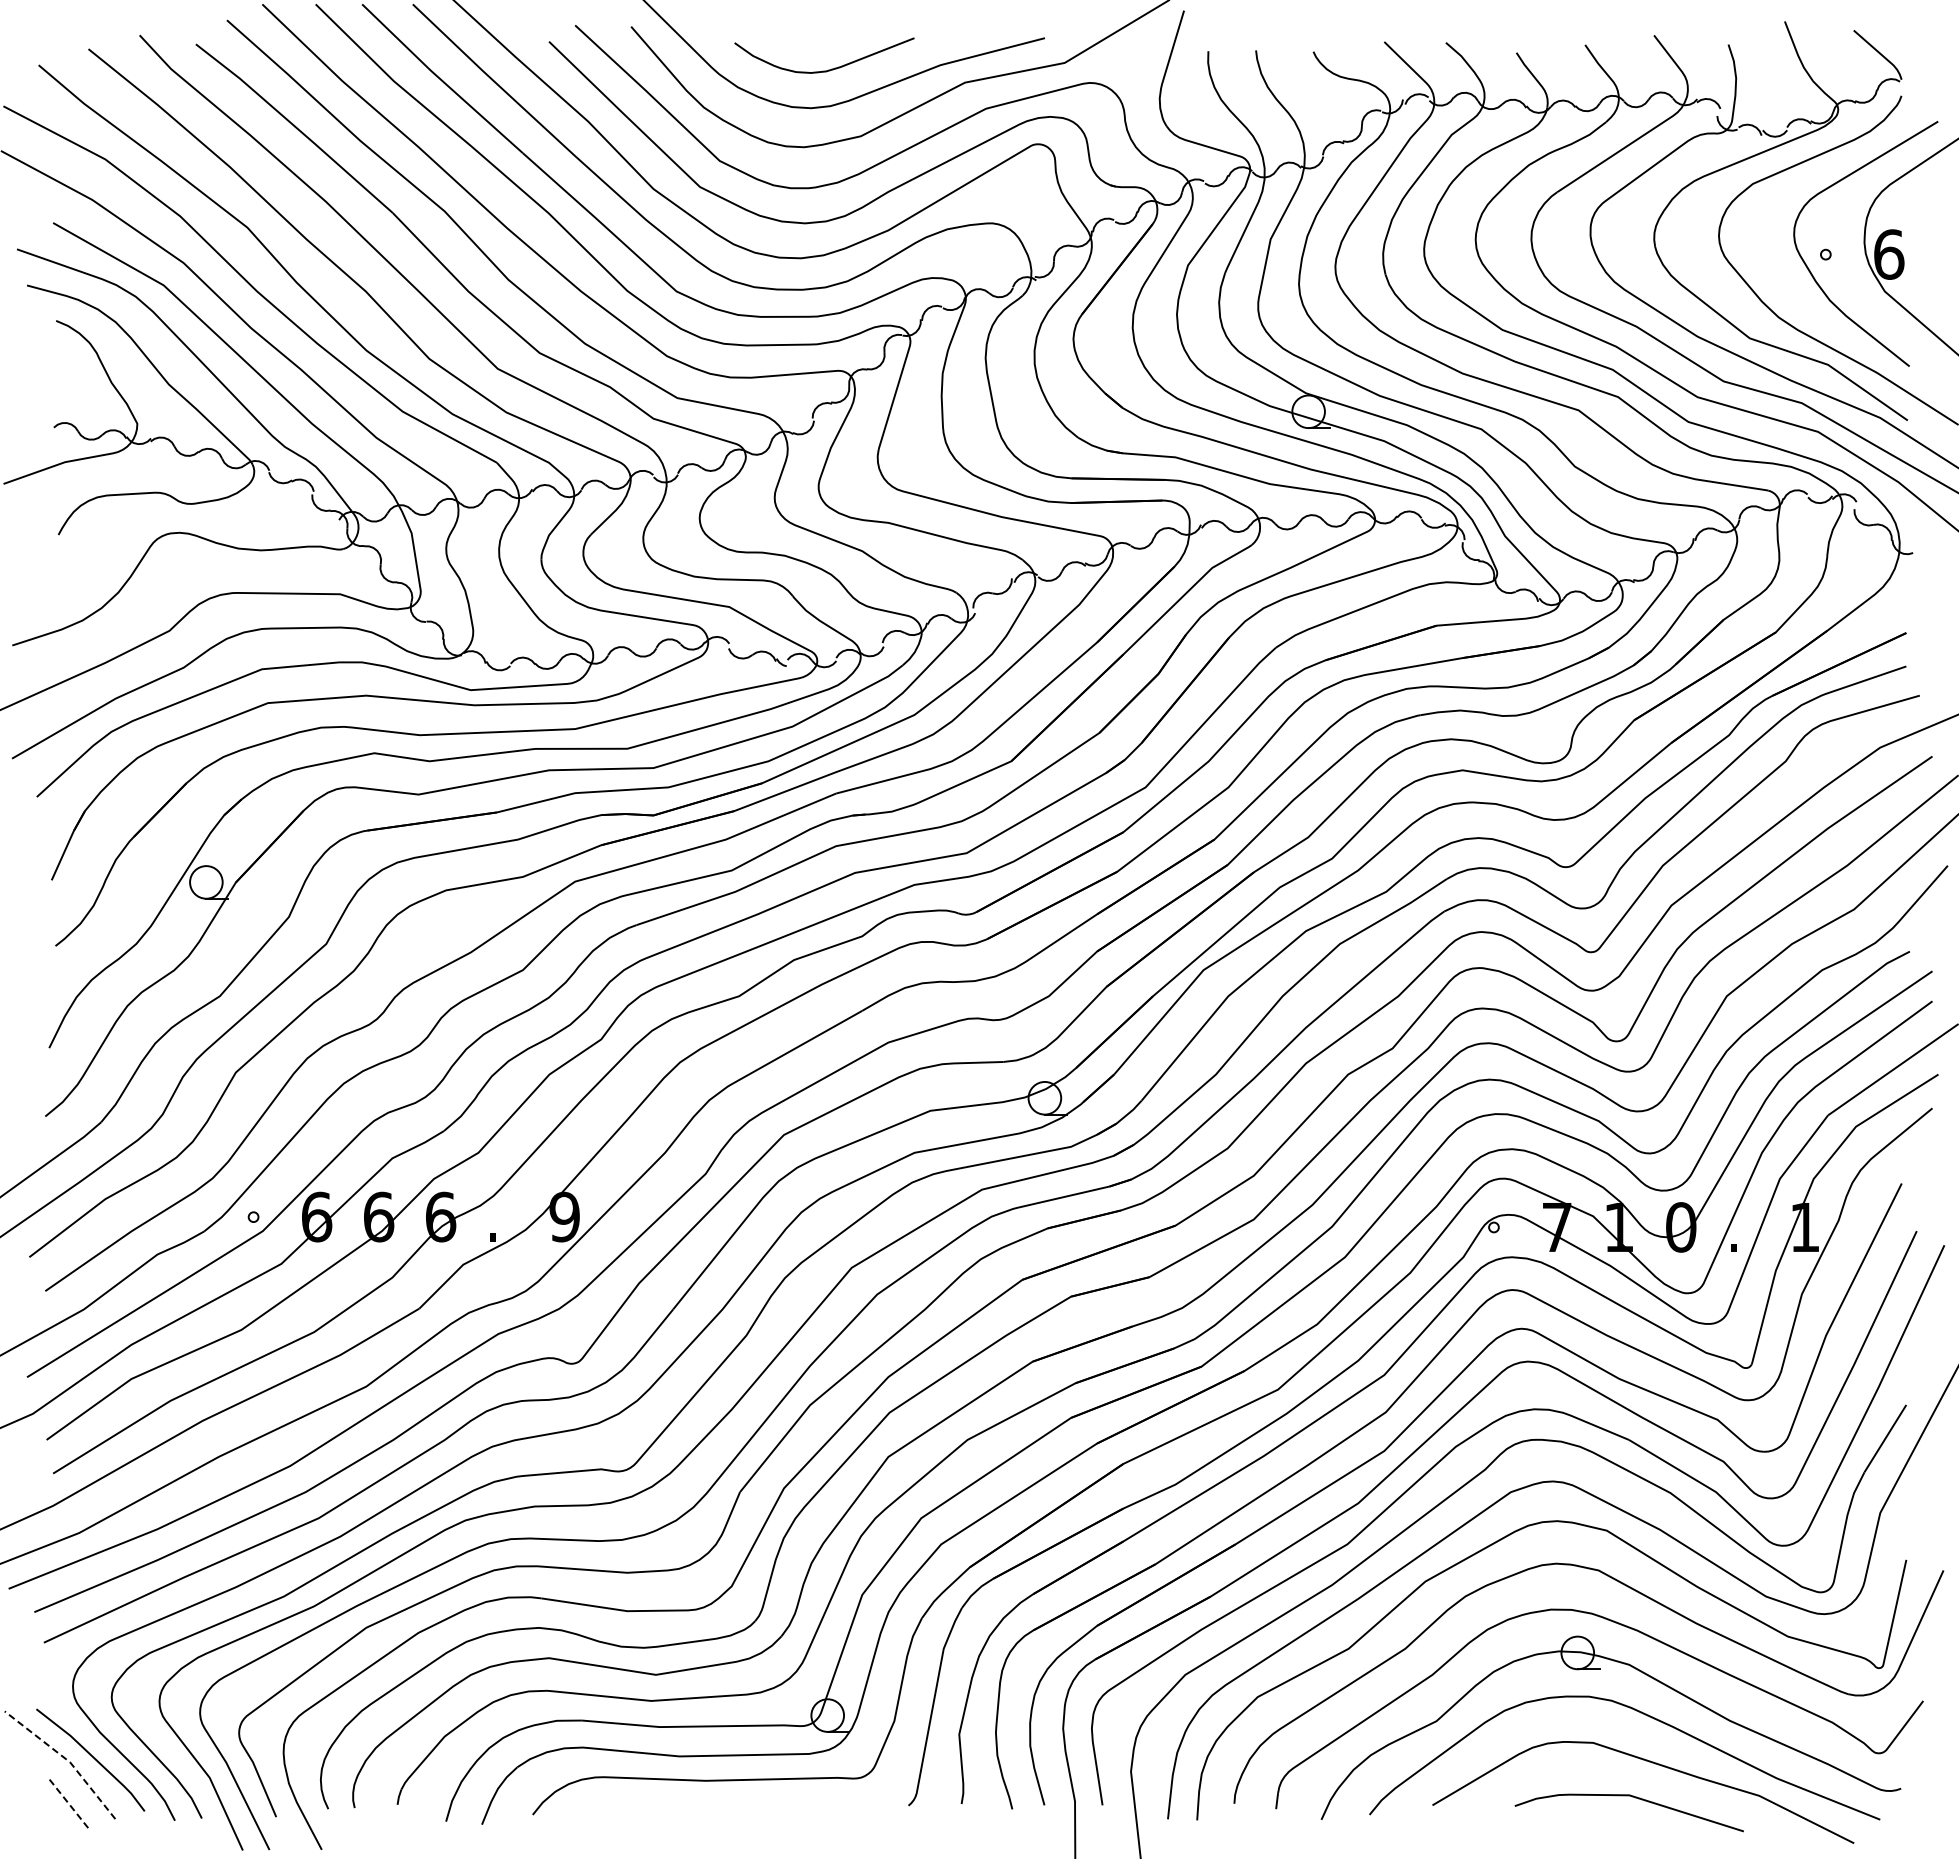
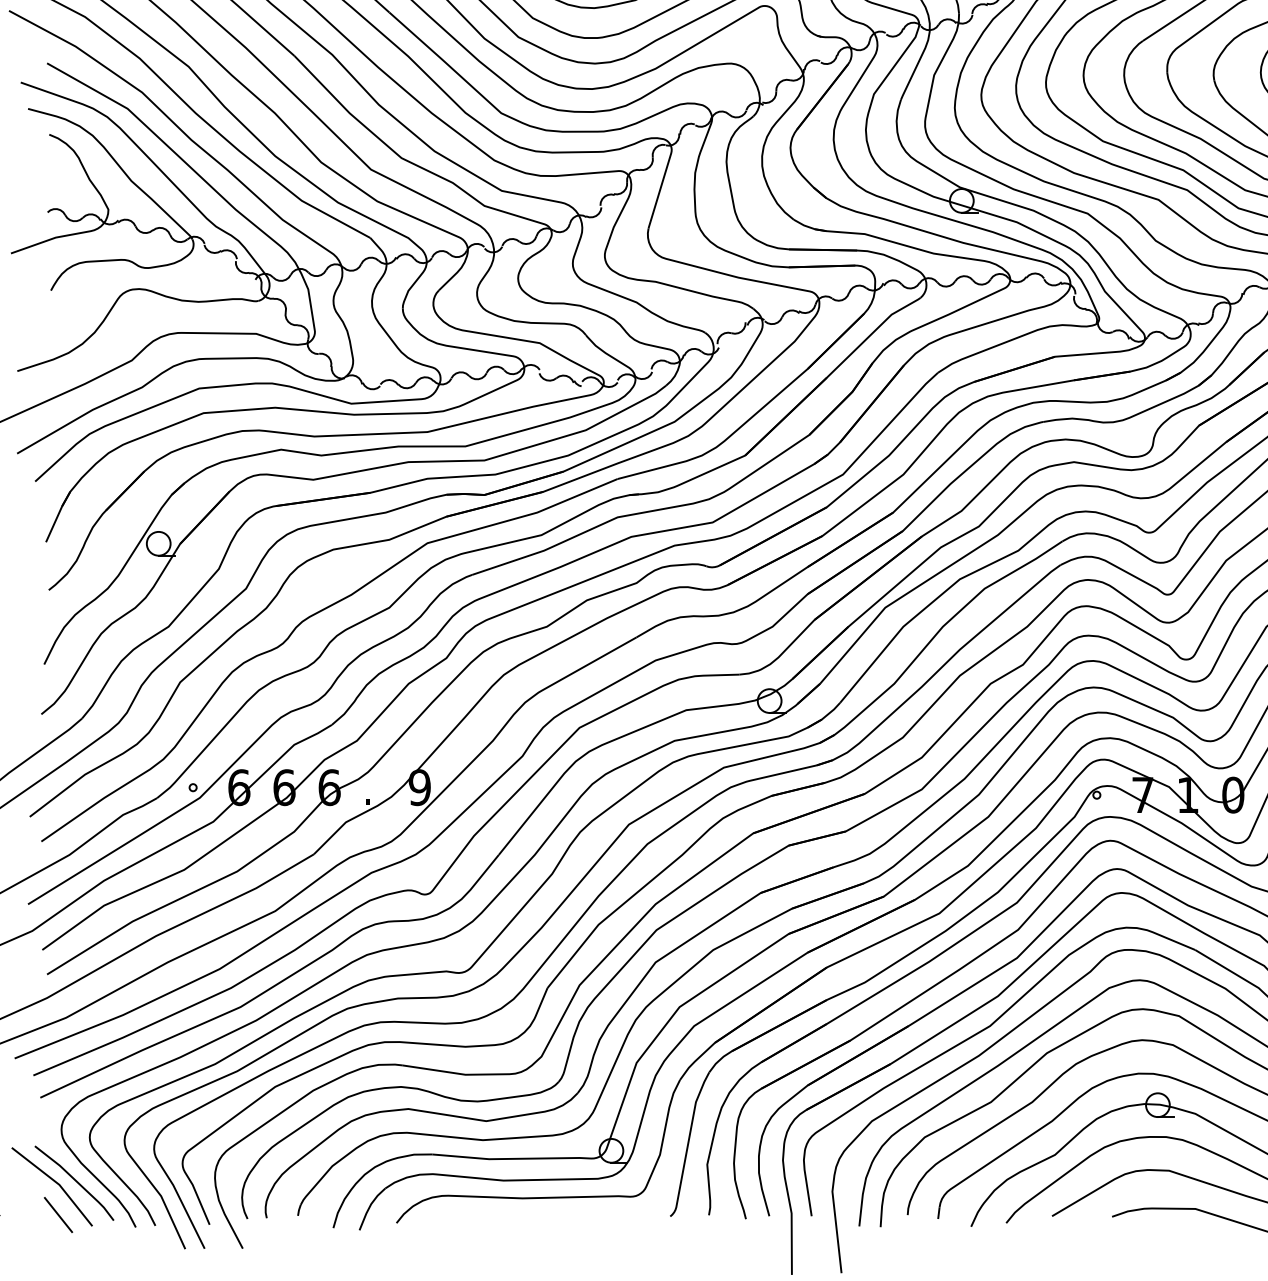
line: (66, 1759) -> (56, 1182), dashed -> solid
line: (68, 1803) -> (58, 1214), dashed -> solid

